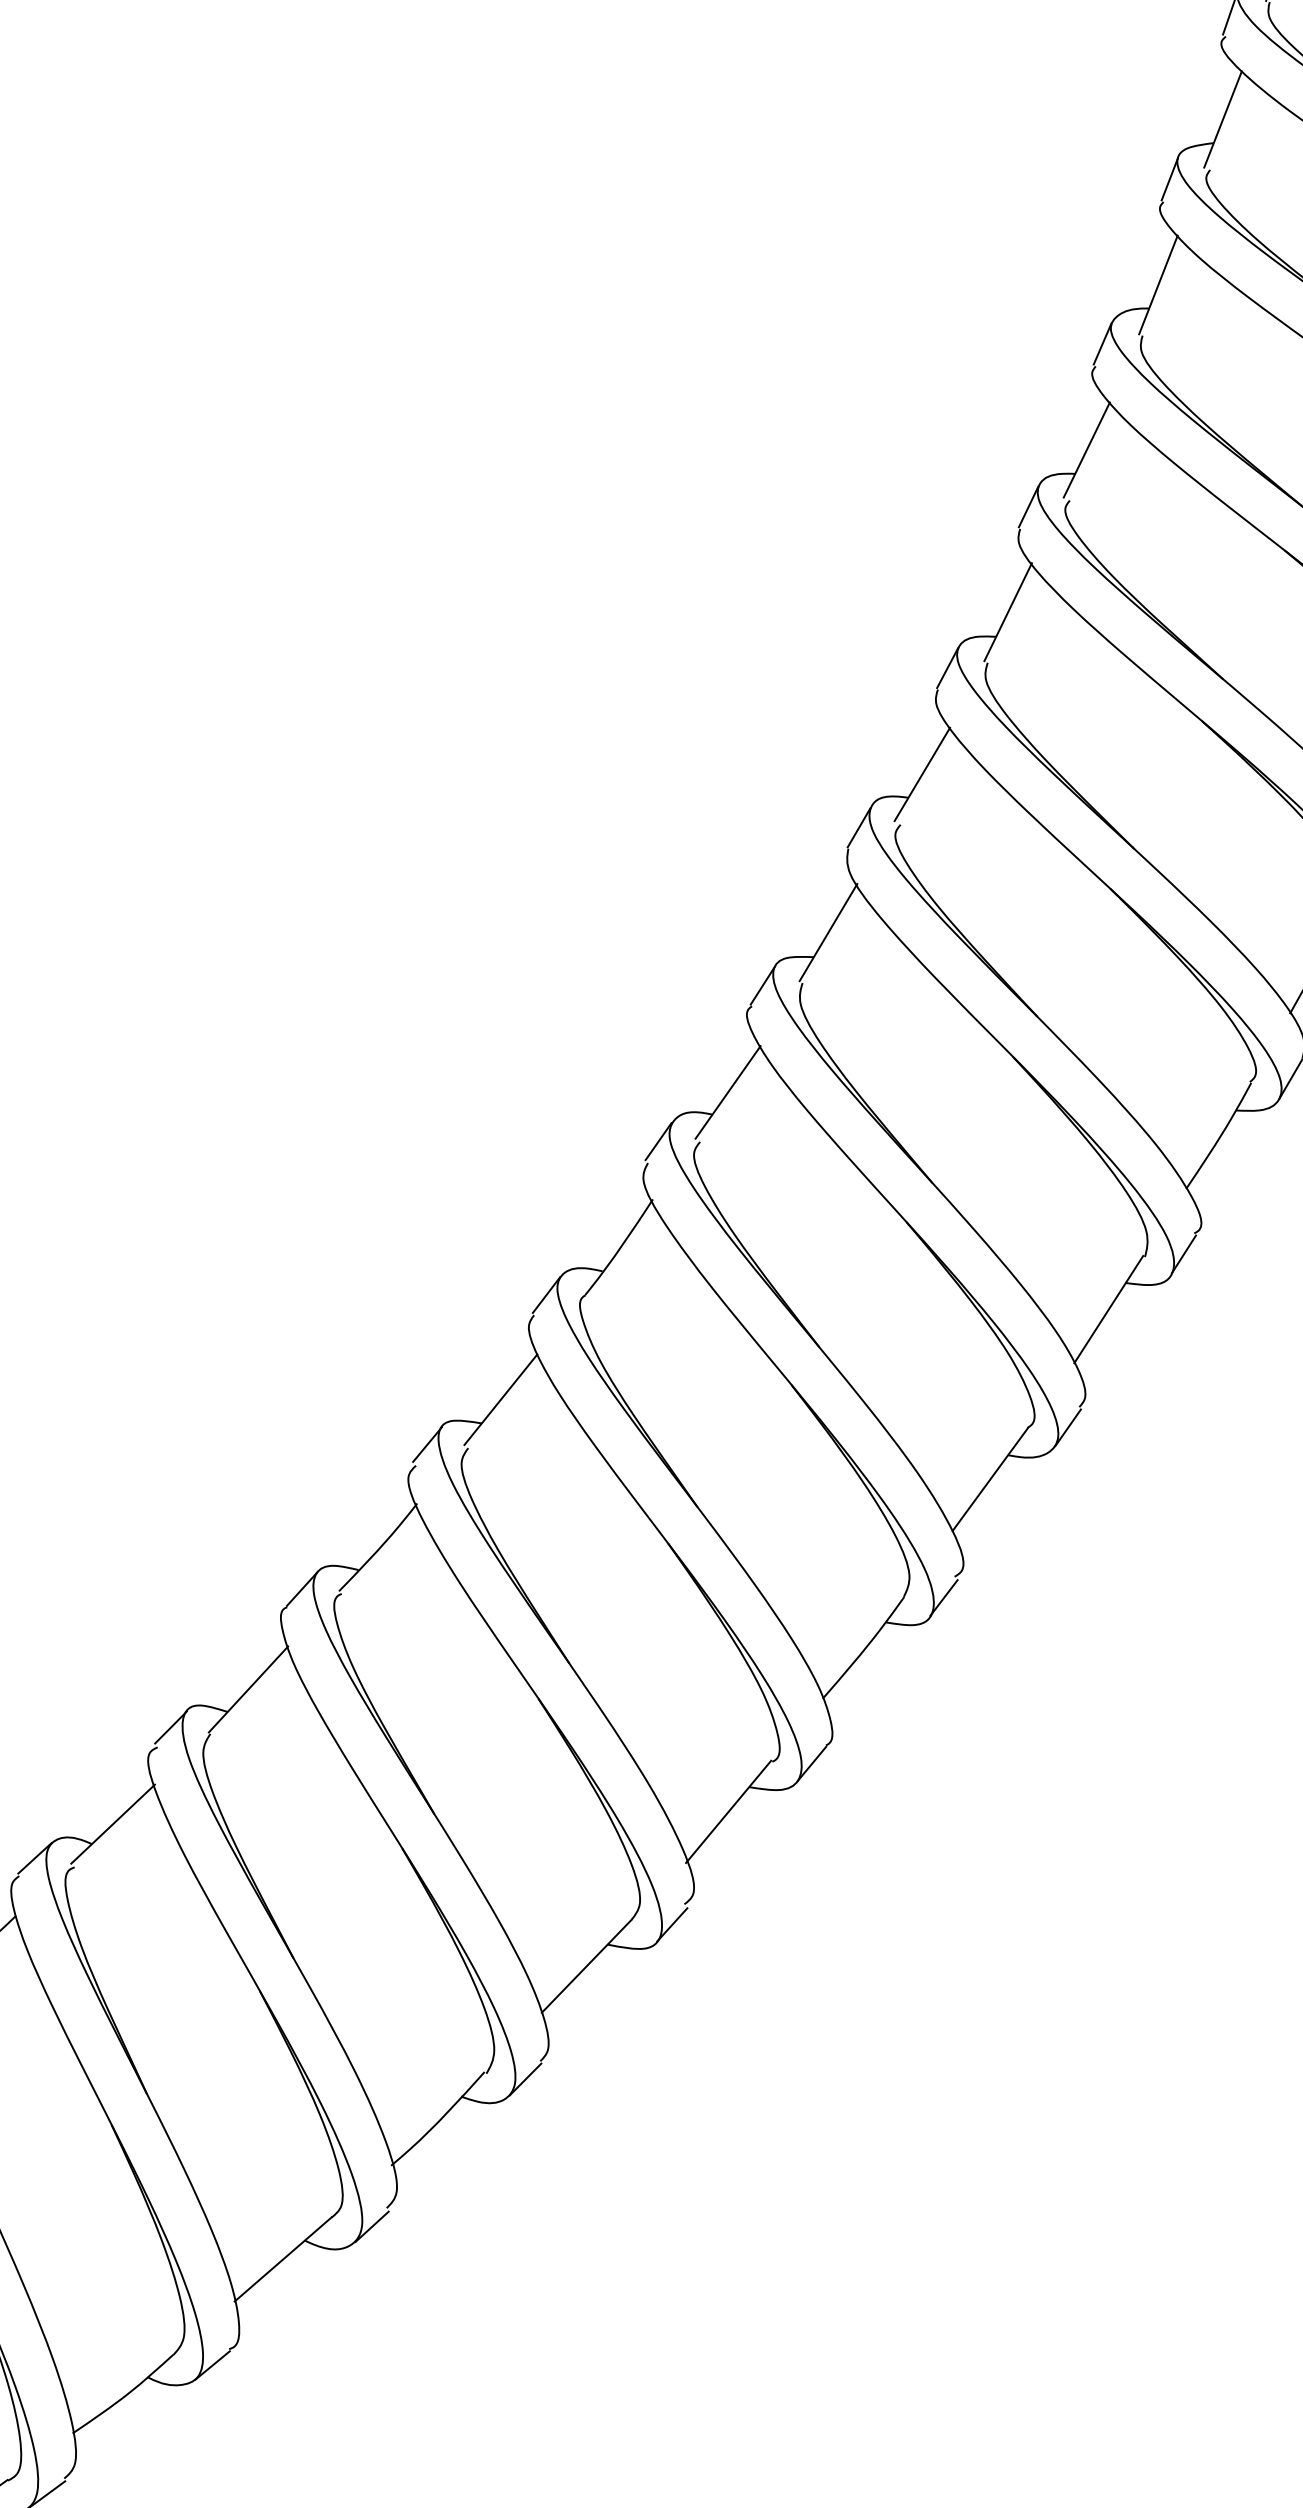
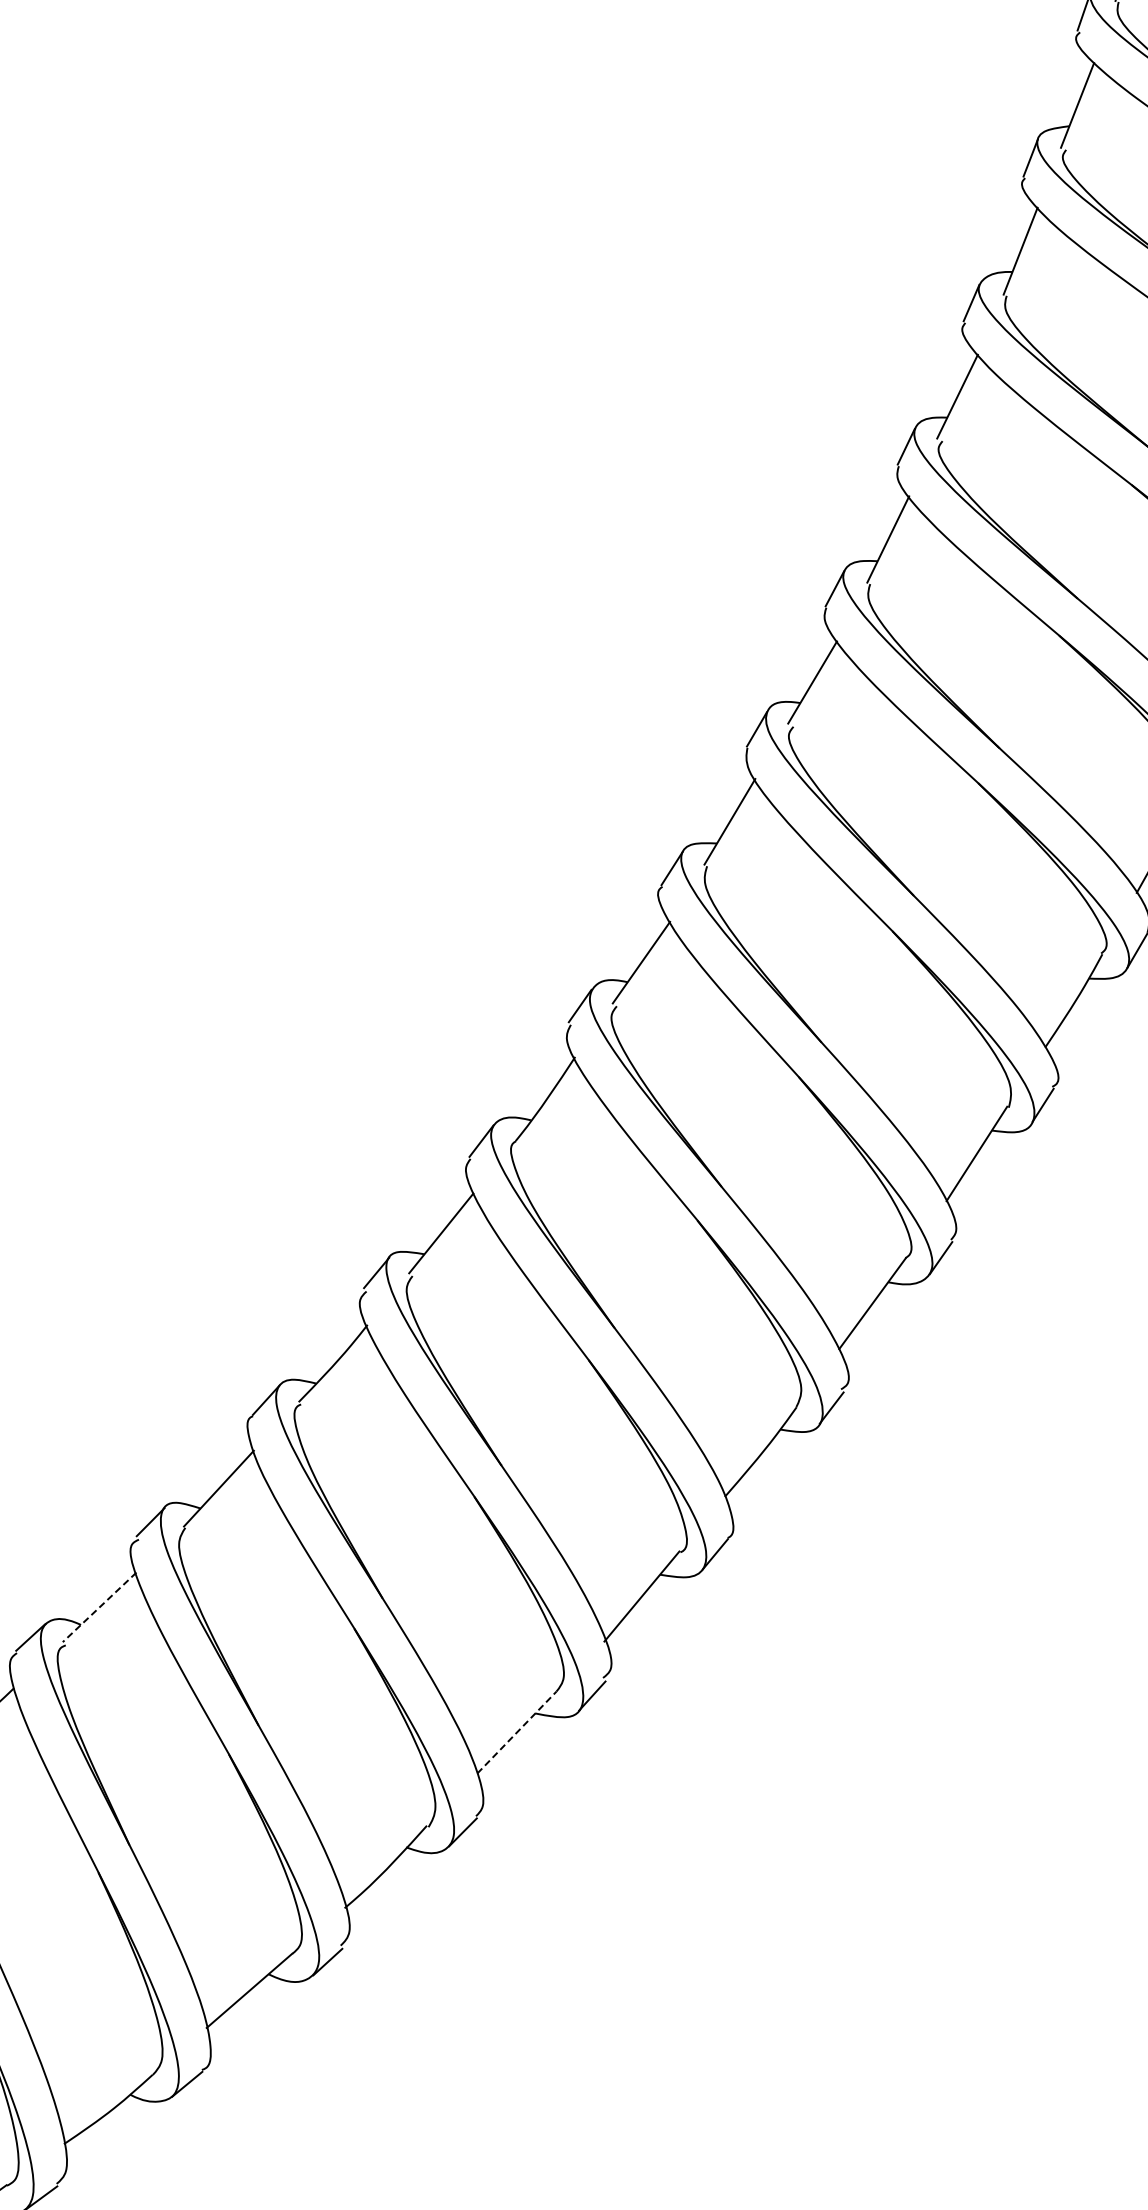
line: (112, 1824) -> (99, 1607), solid -> dashed
line: (586, 1966) -> (516, 1732), solid -> dashed

